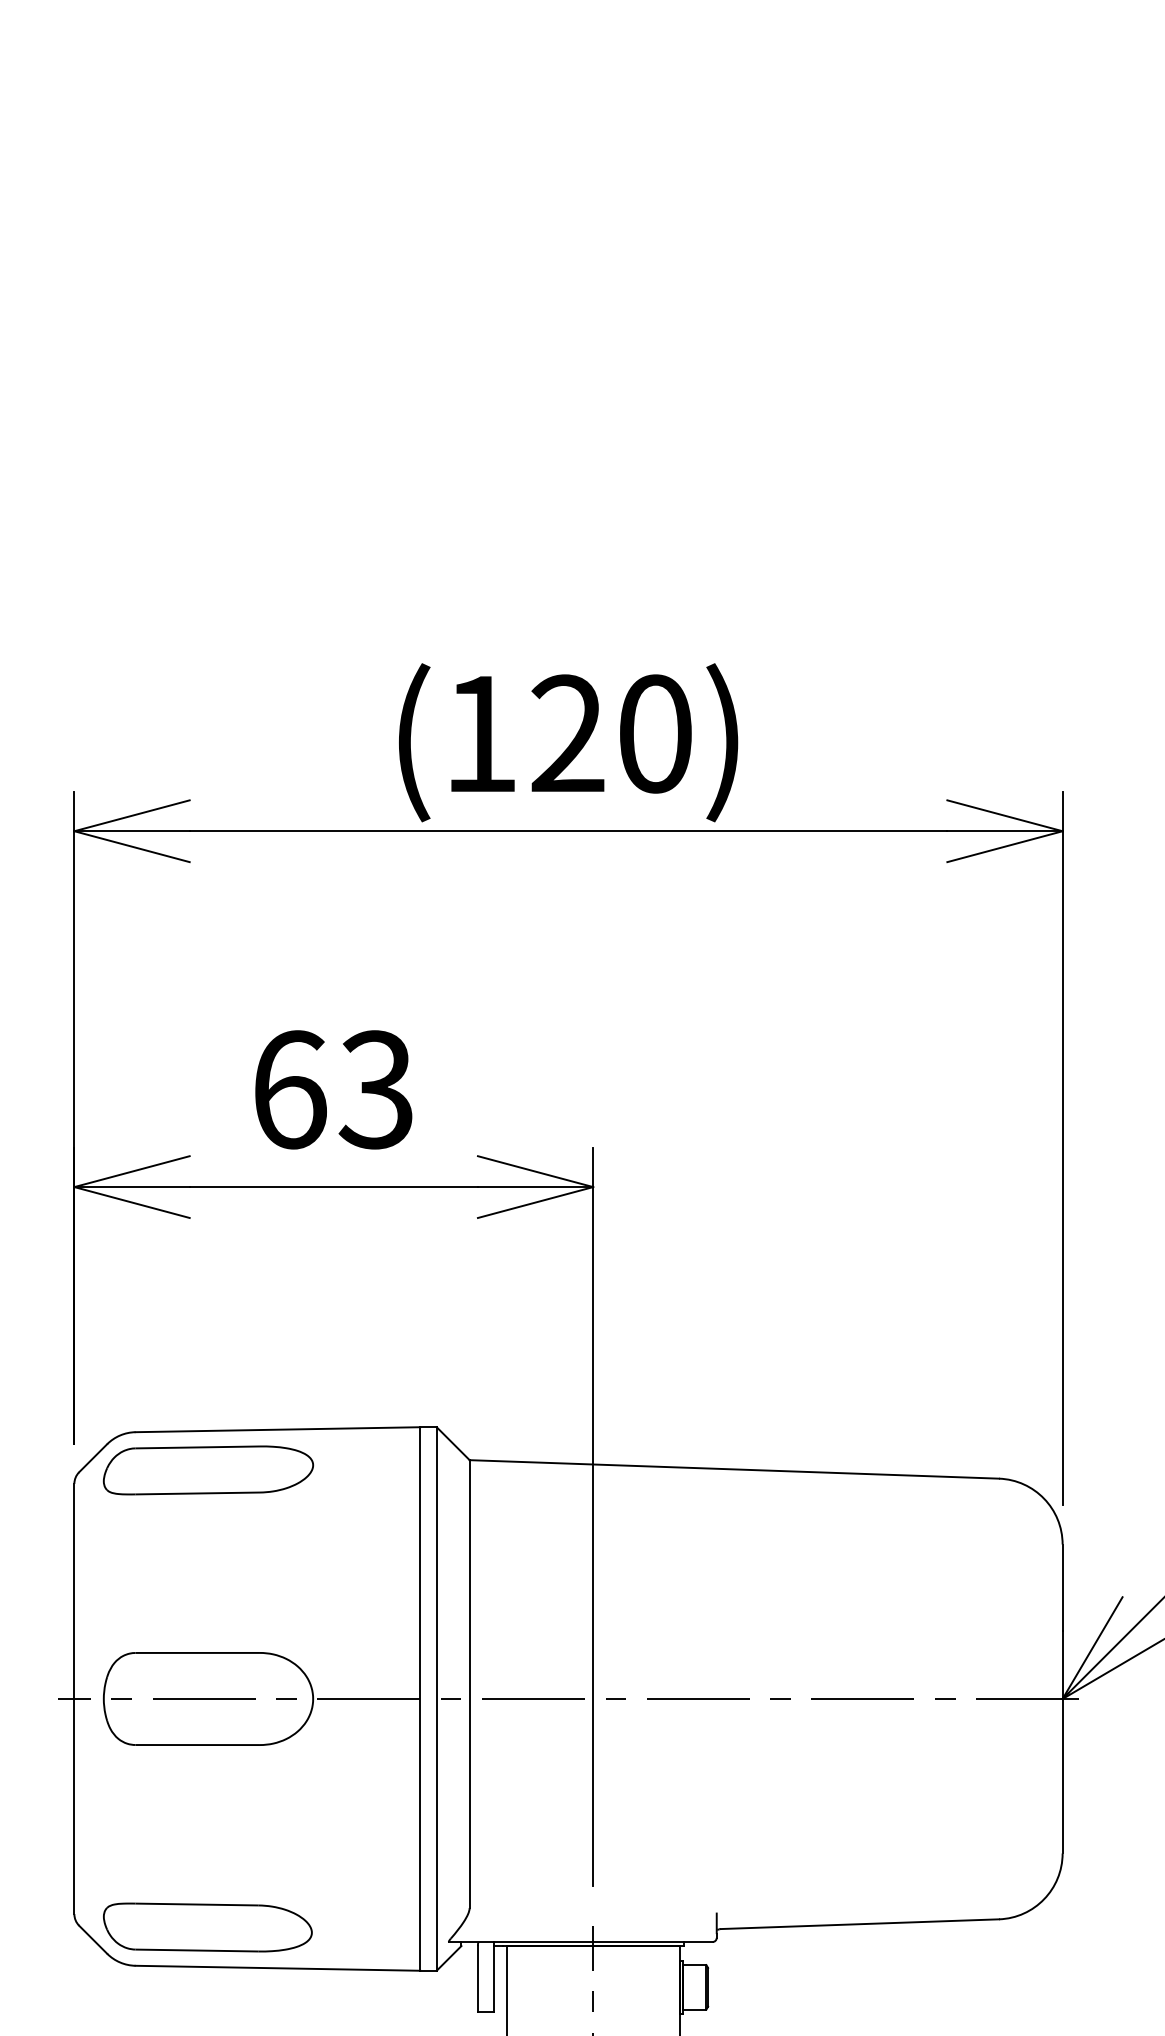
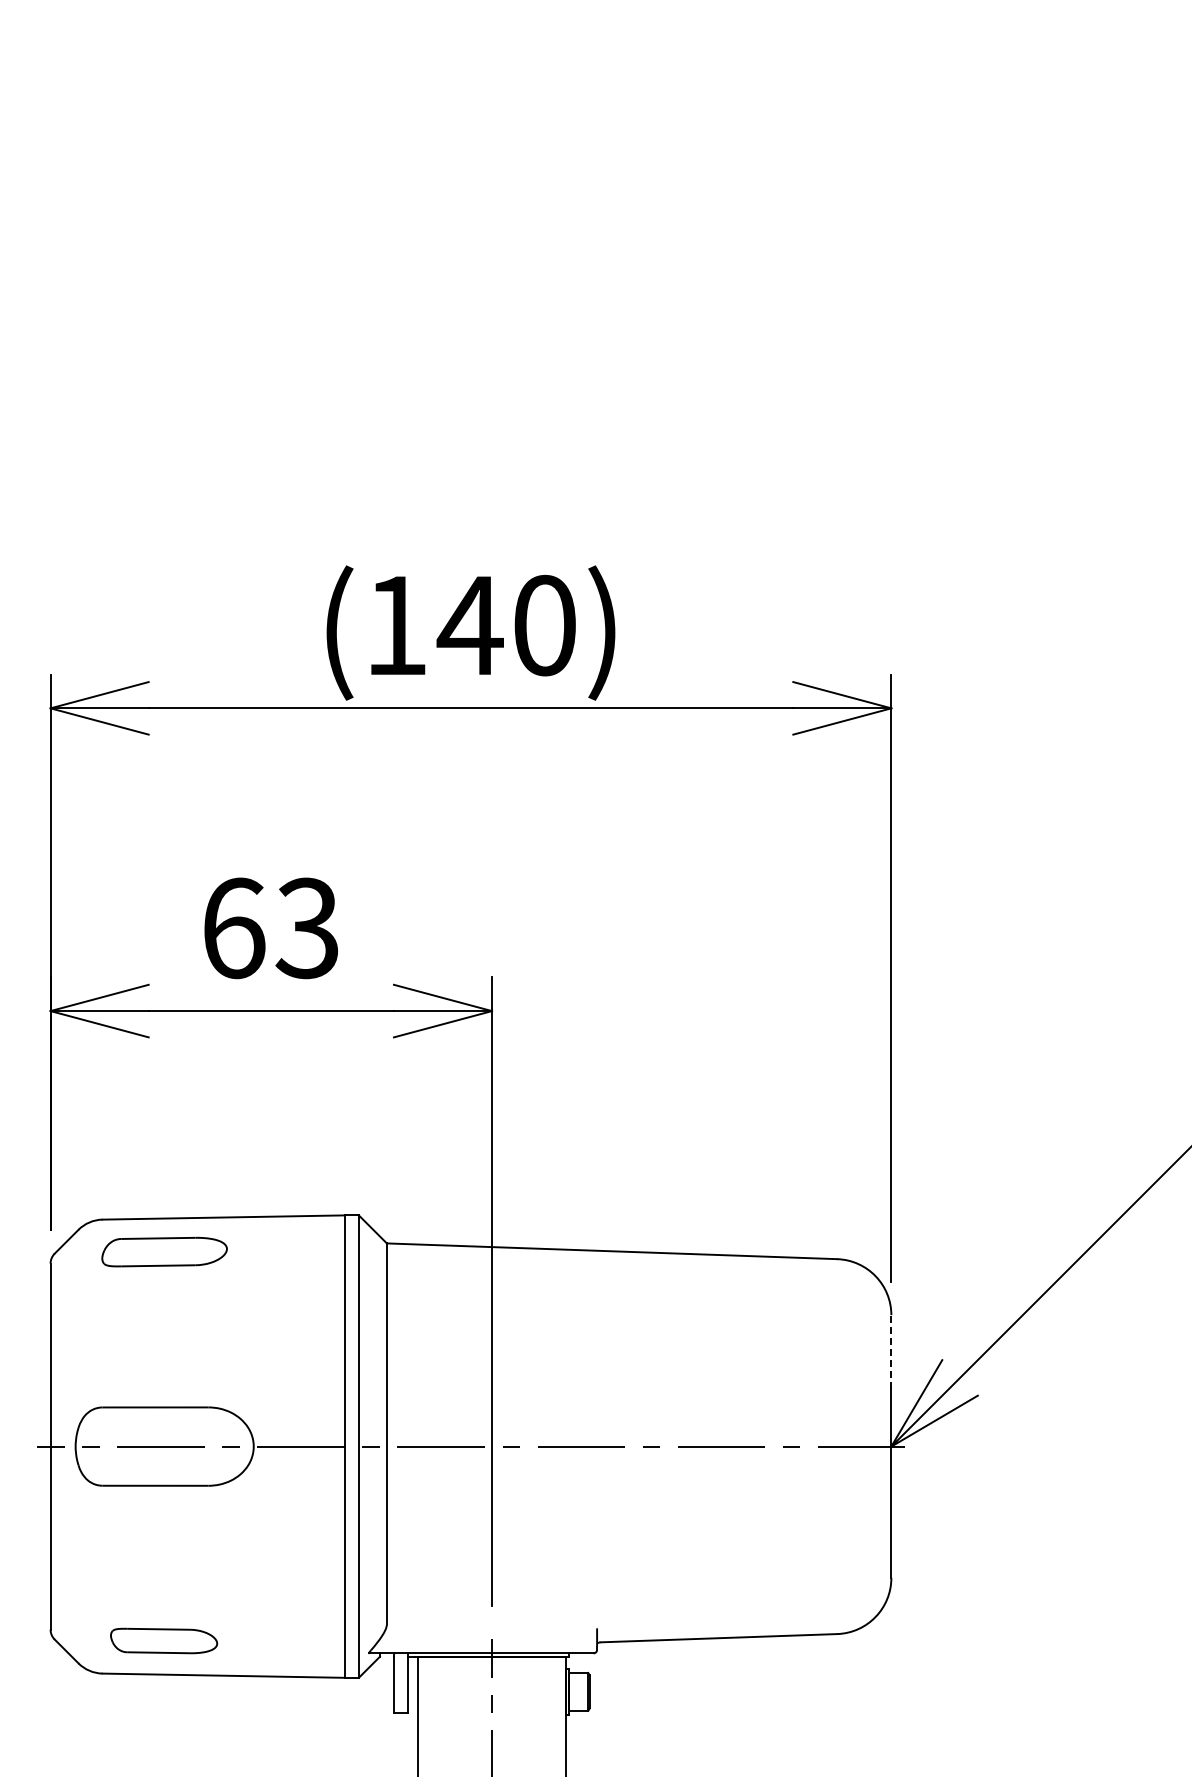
text: (566, 732) -> (469, 624), (120) -> (140)
part: (208, 1469) -> (164, 1251), size x0.7
line: (1062, 1587) -> (891, 1351), solid -> dashed
part: (207, 1926) -> (163, 1640), size x0.6

